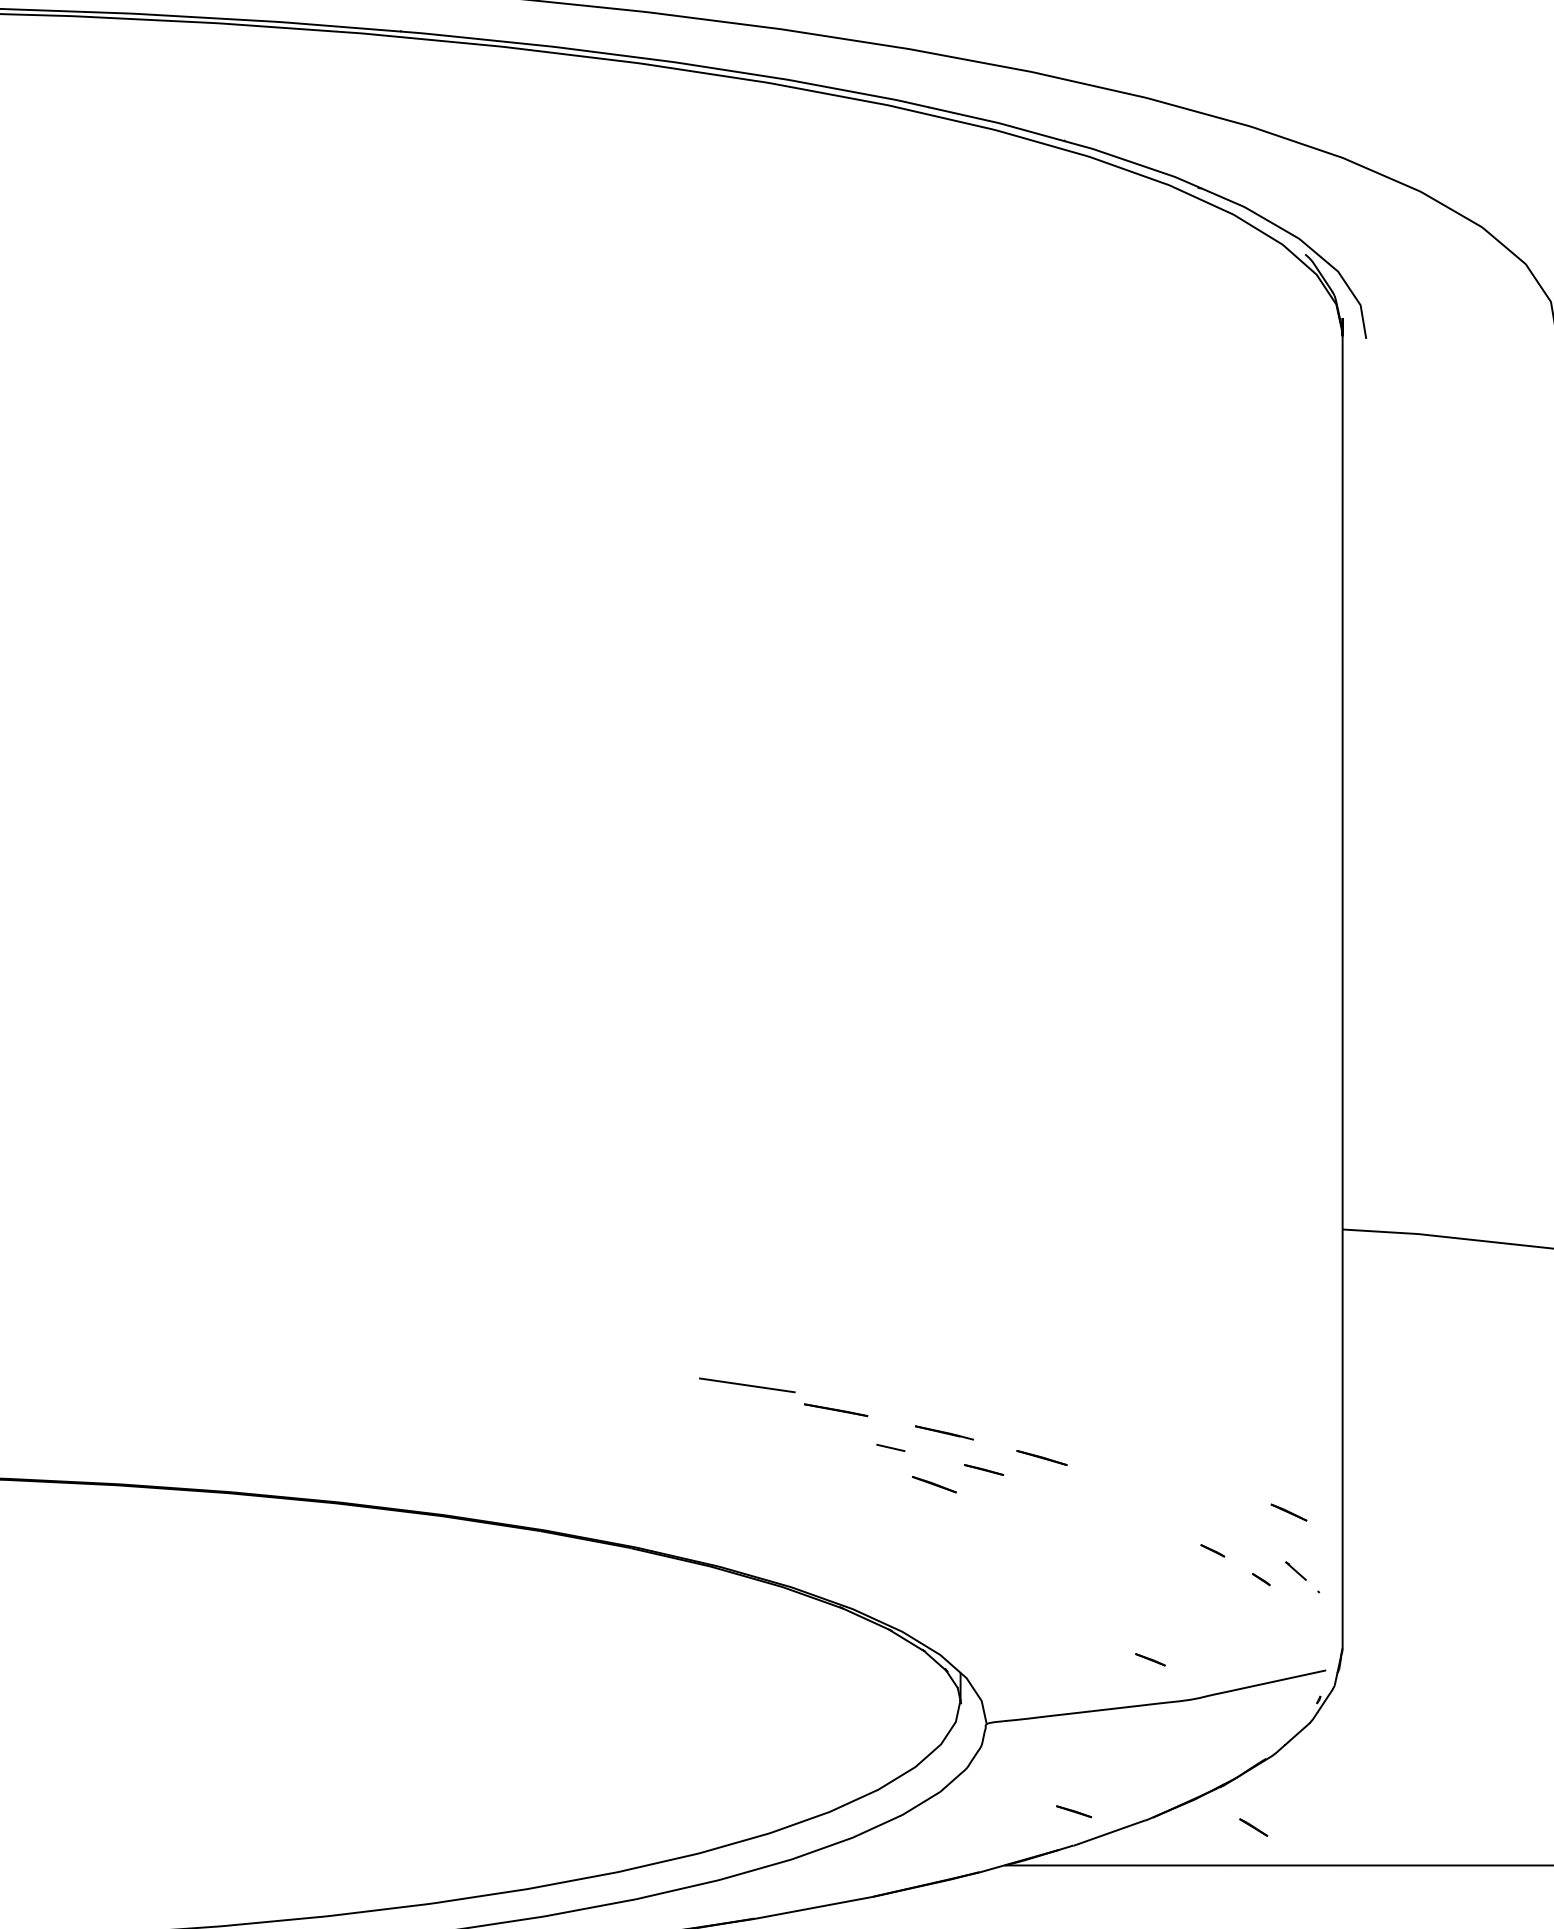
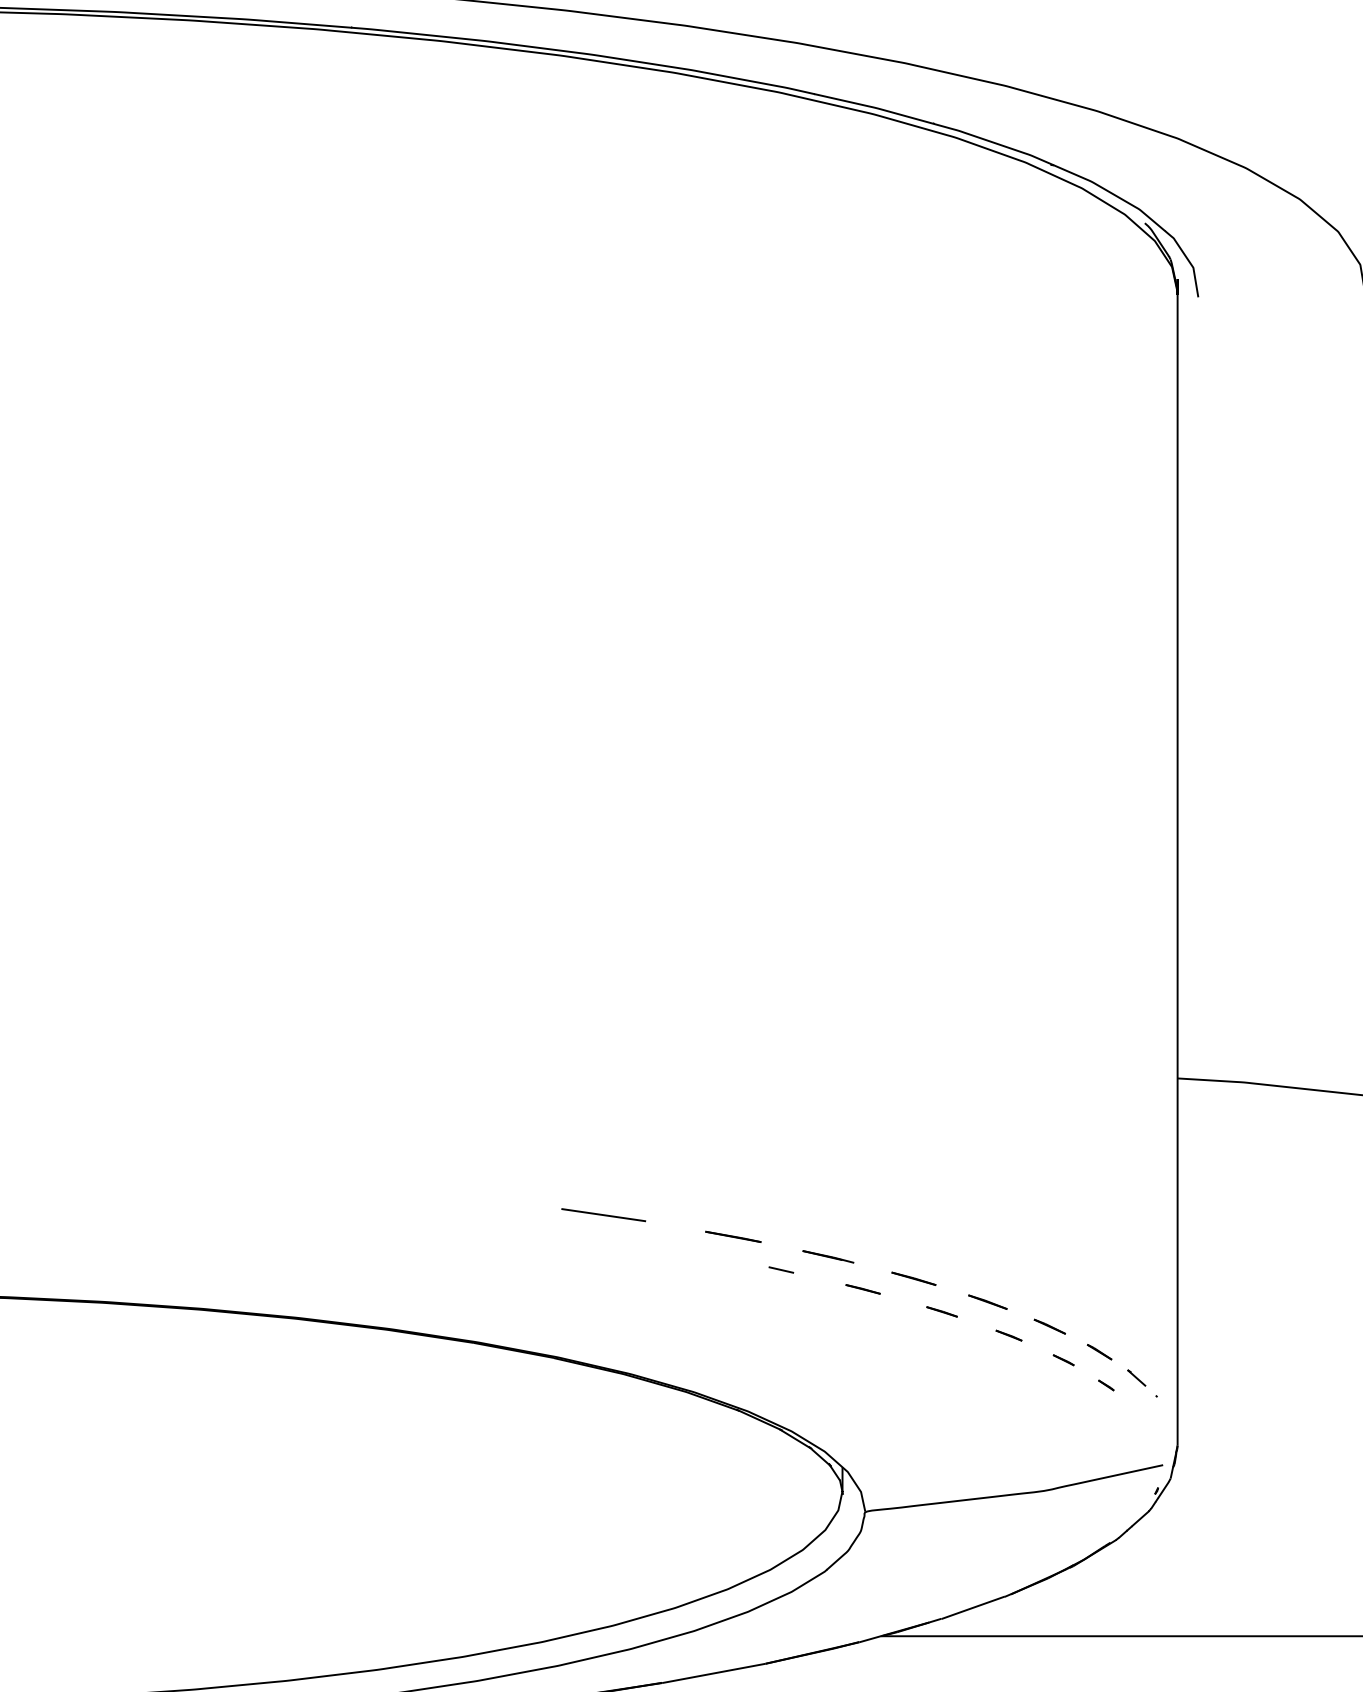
line: (747, 1385) -> (603, 1215), moved
line: (933, 1484) -> (987, 1302), moved
line: (1288, 1512) -> (1049, 1326), moved
line: (1150, 1659) -> (1009, 1335), moved
line: (1074, 1811) -> (942, 1311), moved
line: (1253, 1827) -> (1099, 1352), moved

